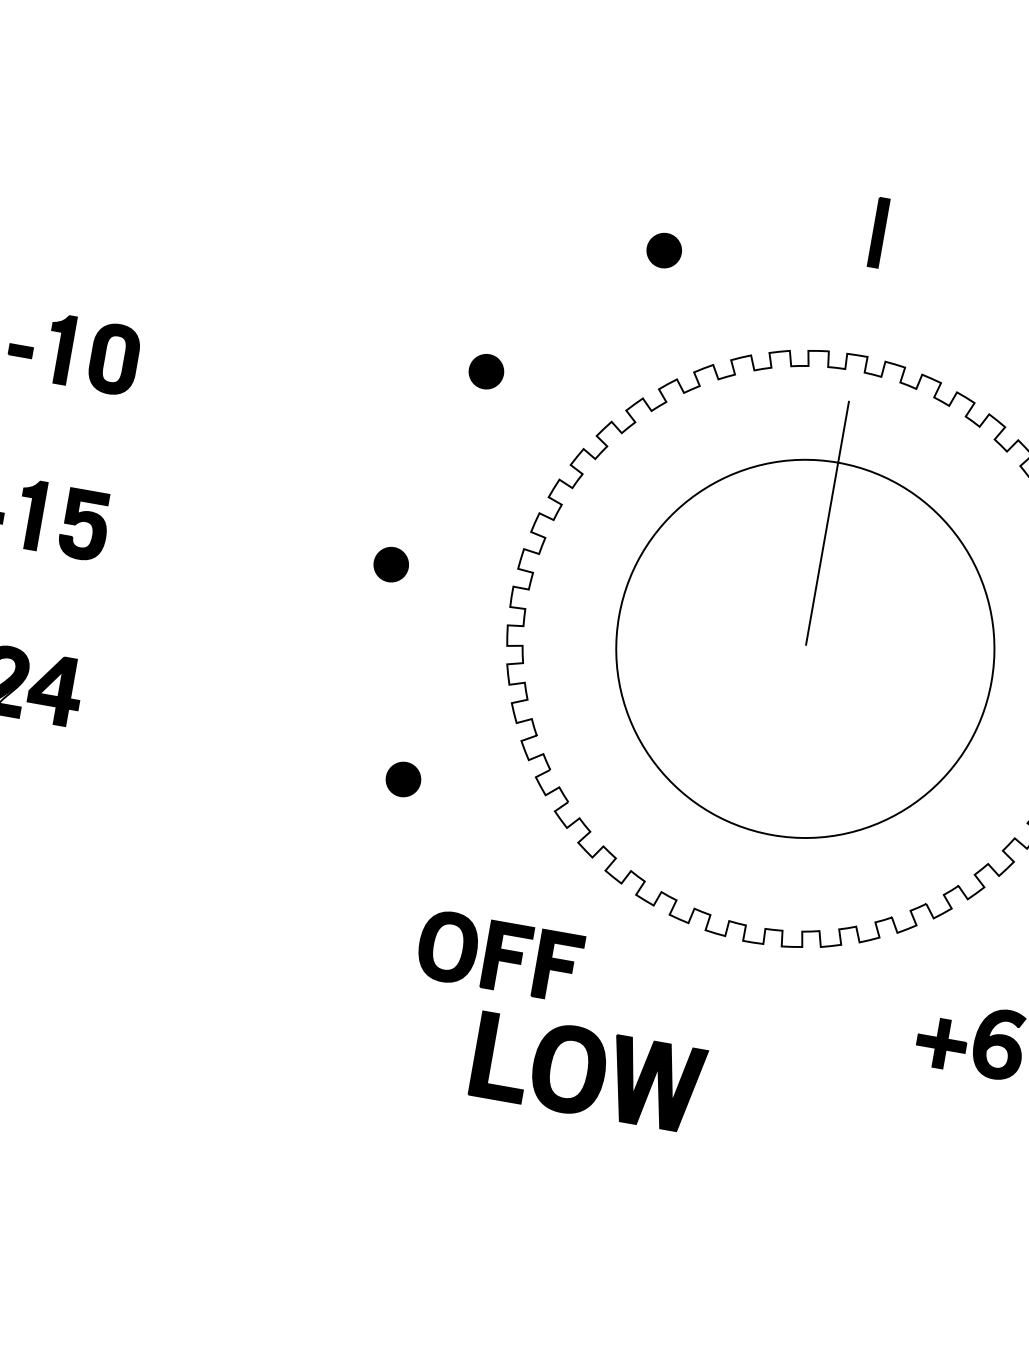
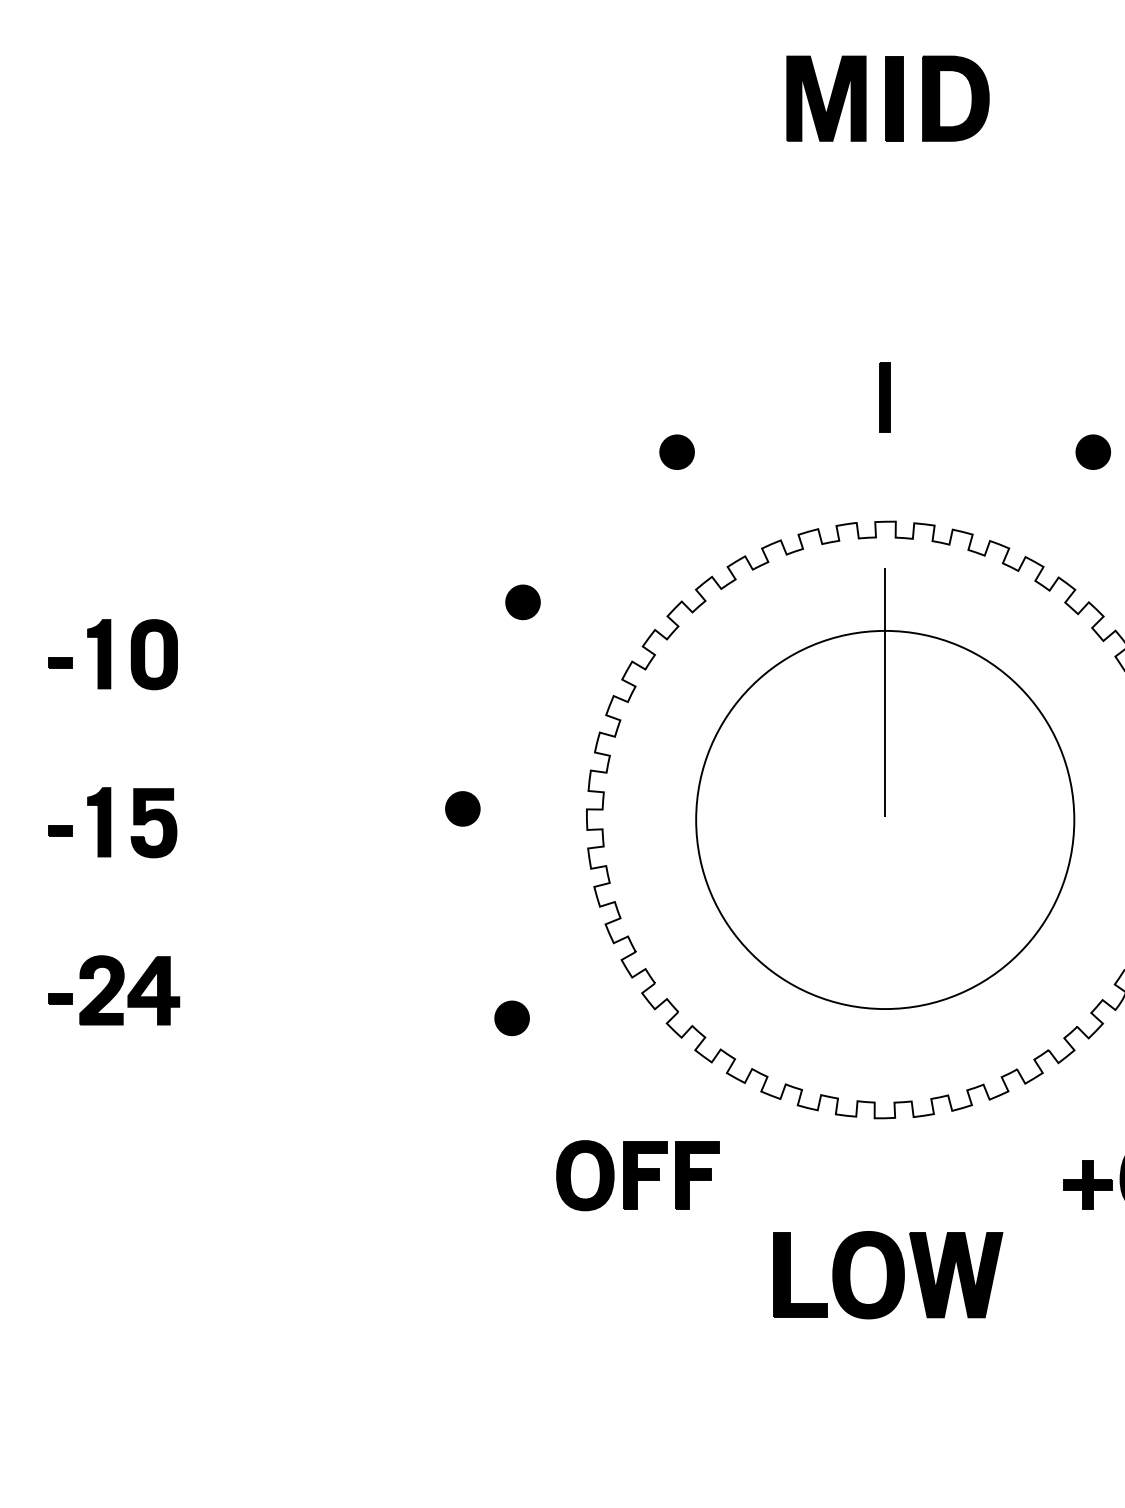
part: (588, 1073) -> (888, 1275), moved

